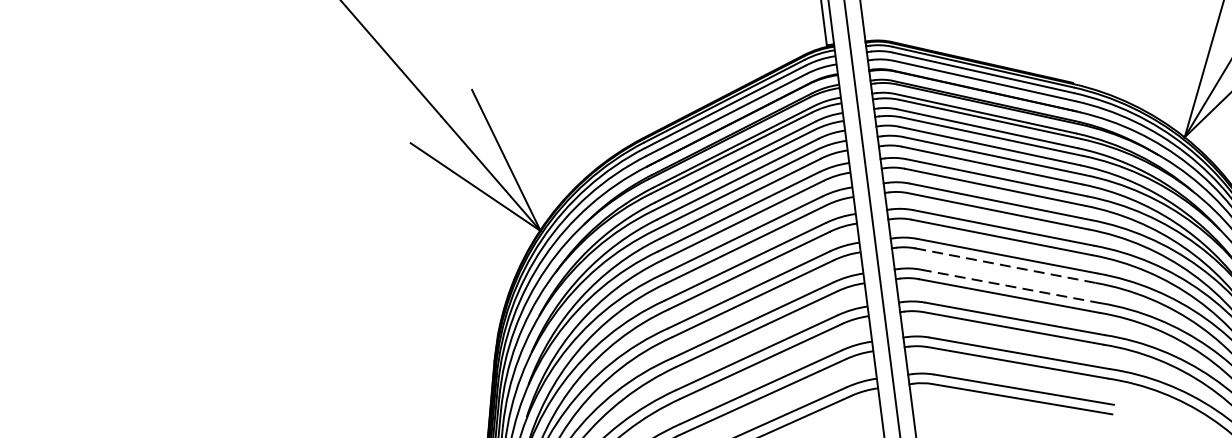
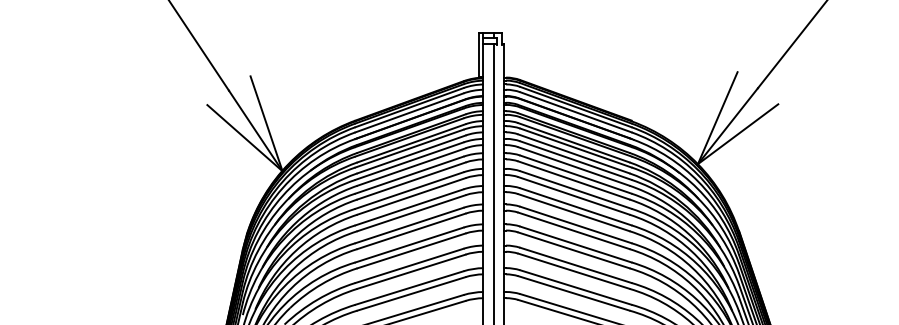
line: (1004, 265) -> (573, 230), dashed -> solid
line: (1010, 286) -> (575, 244), dashed -> solid

